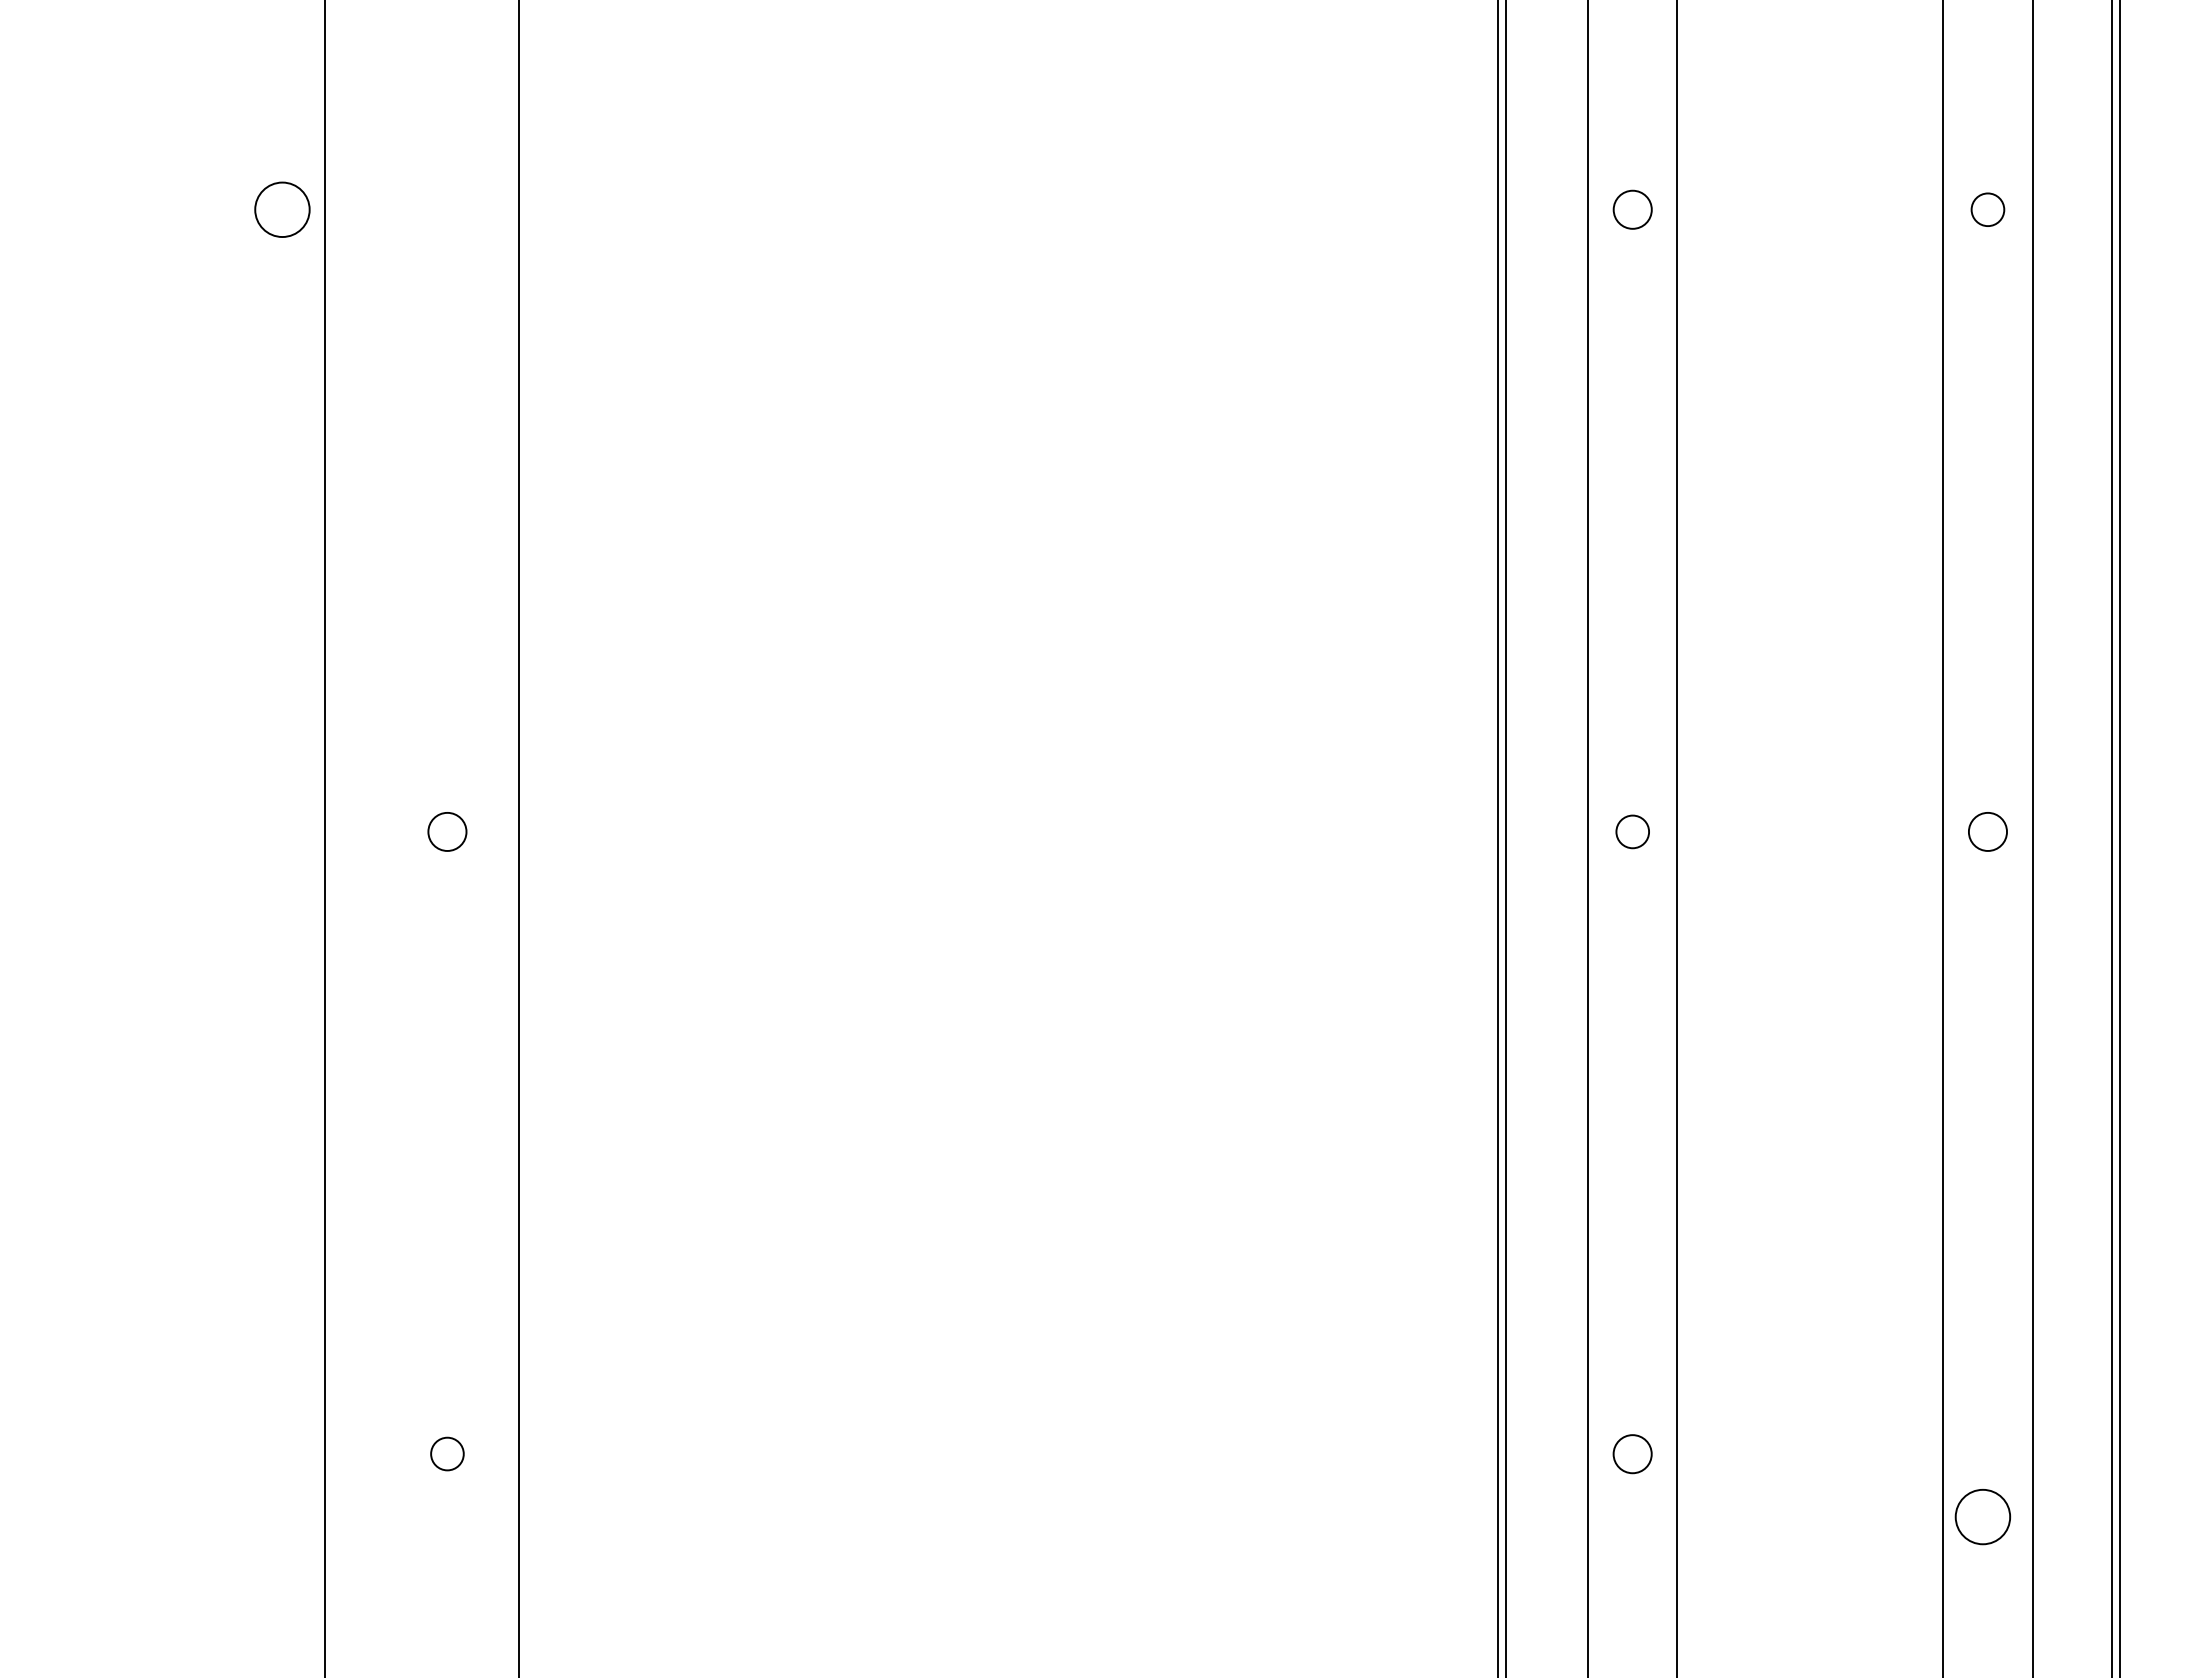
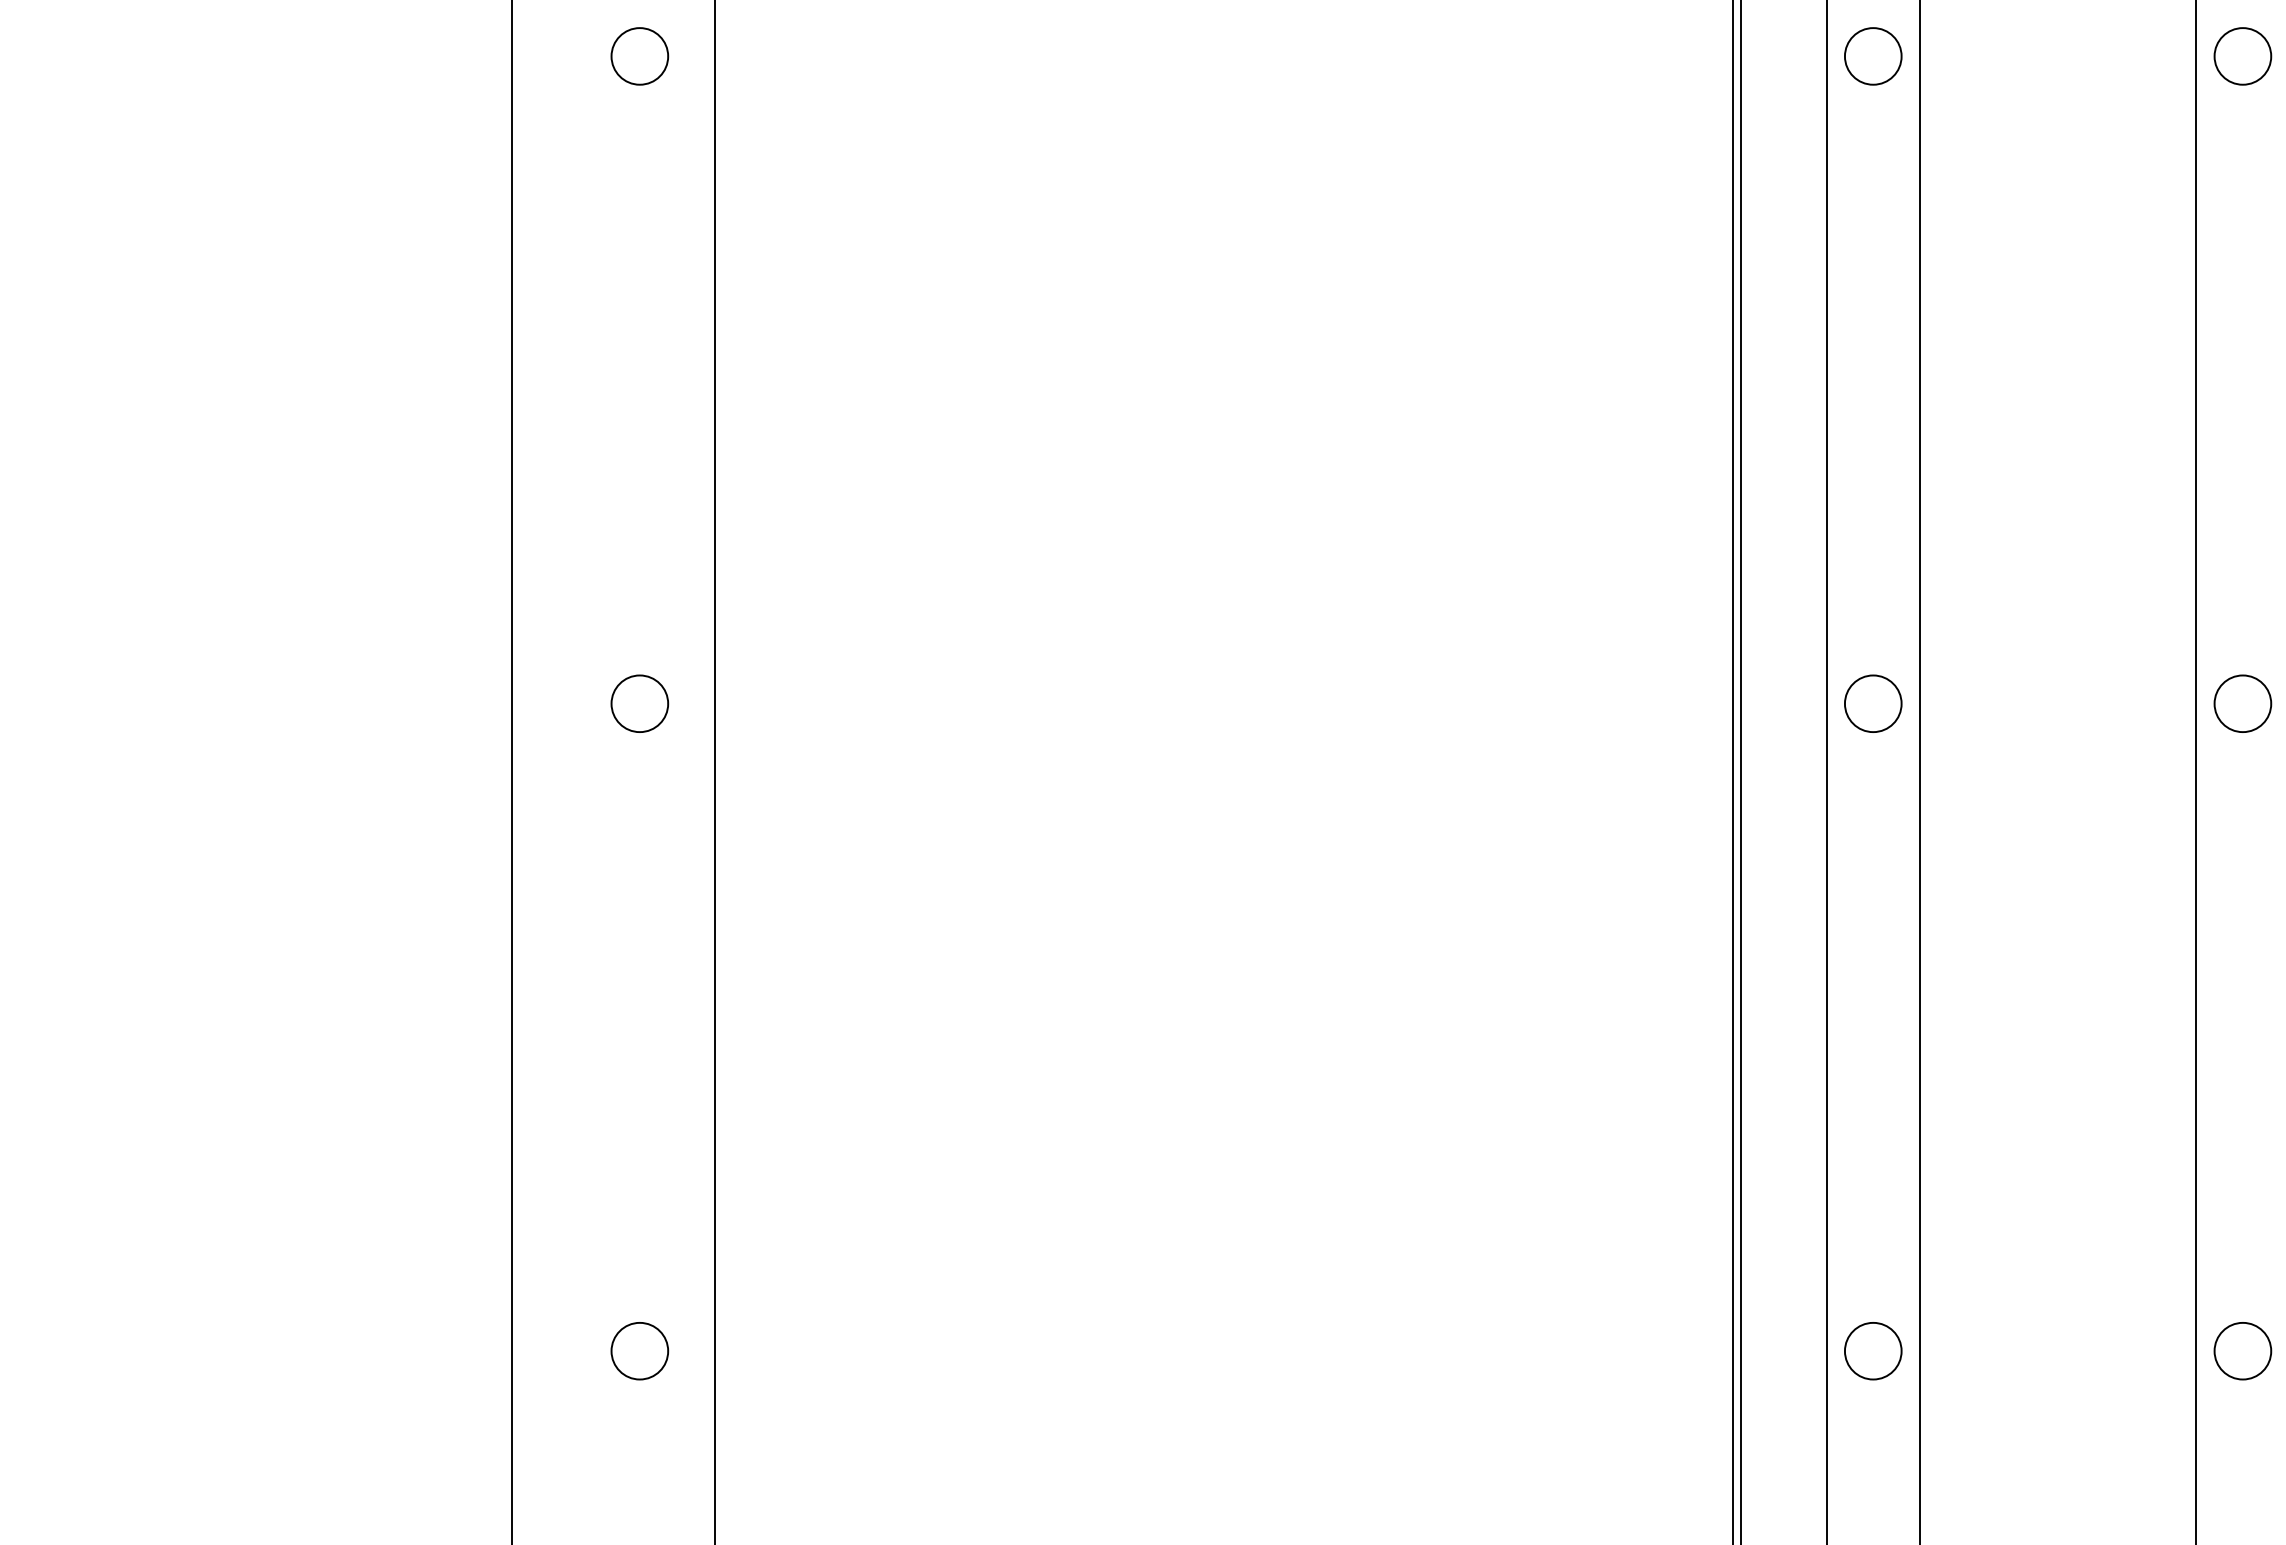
circle: (282, 209) -> (639, 56), moved
circle: (1632, 209) -> (1873, 56), size x1.43
circle: (1987, 209) -> (2242, 56), size x1.67
circle: (447, 831) -> (639, 703), size x1.43
circle: (1632, 831) -> (1873, 703), size x1.67
circle: (1987, 831) -> (2242, 703), size x1.43
circle: (447, 1453) -> (639, 1350), size x1.67
circle: (1632, 1454) -> (1873, 1351), size x1.43
circle: (1982, 1517) -> (2242, 1351), moved

